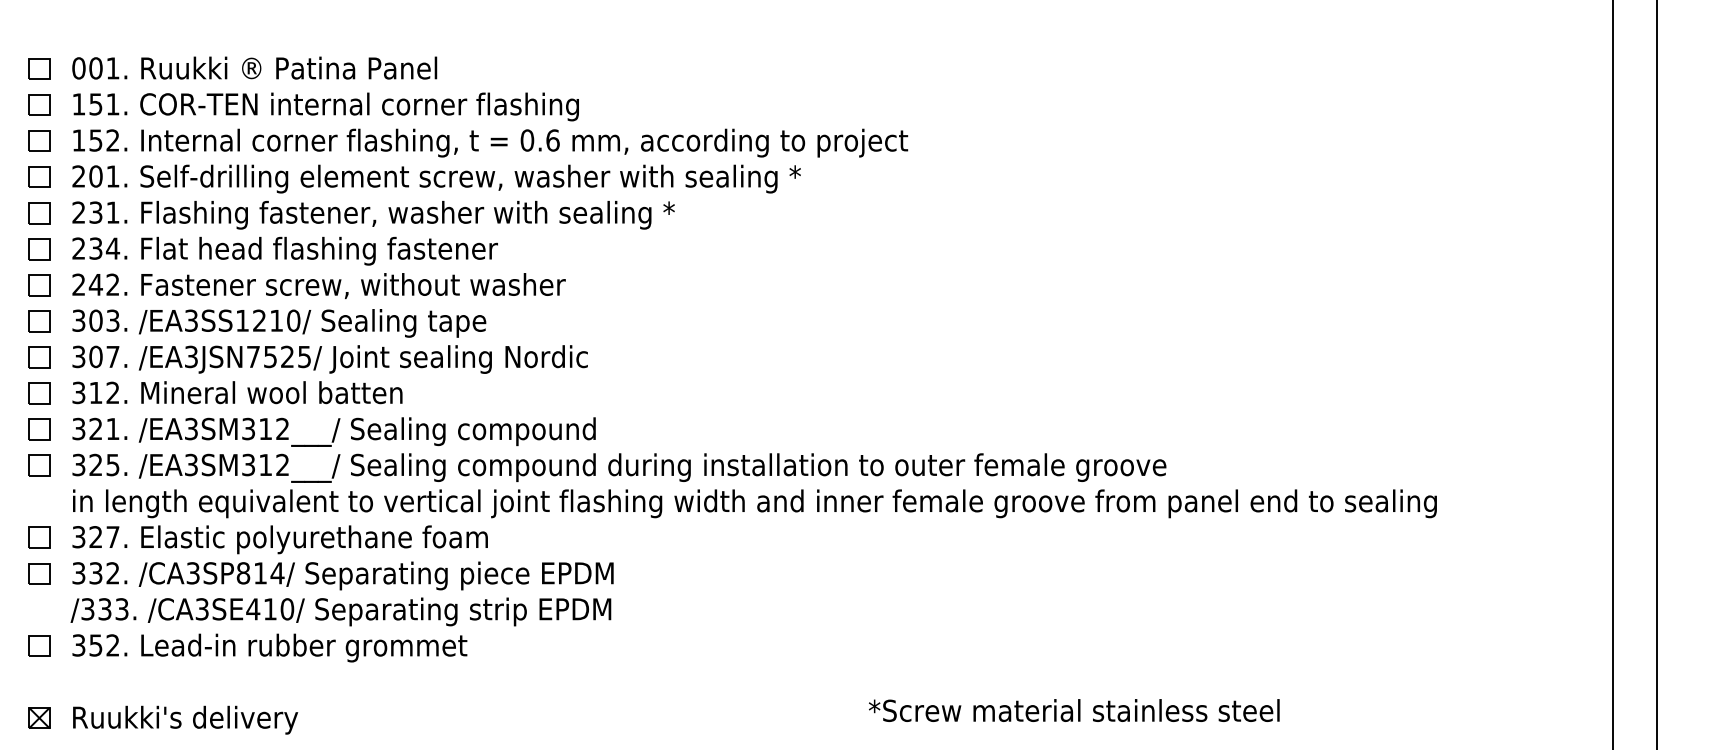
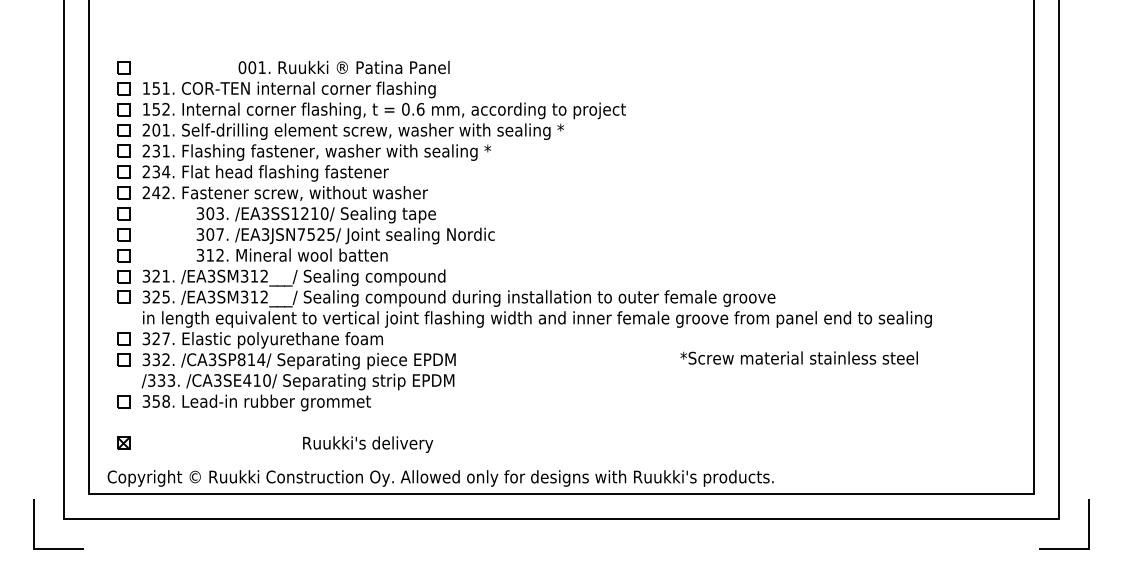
text: (253, 68) -> (343, 67), moved
text: (329, 355) -> (345, 233), moved
text: (111, 645) -> (165, 401), 352. -> 358.
text: (1073, 709) -> (798, 357), moved
text: (186, 719) -> (368, 444), moved

